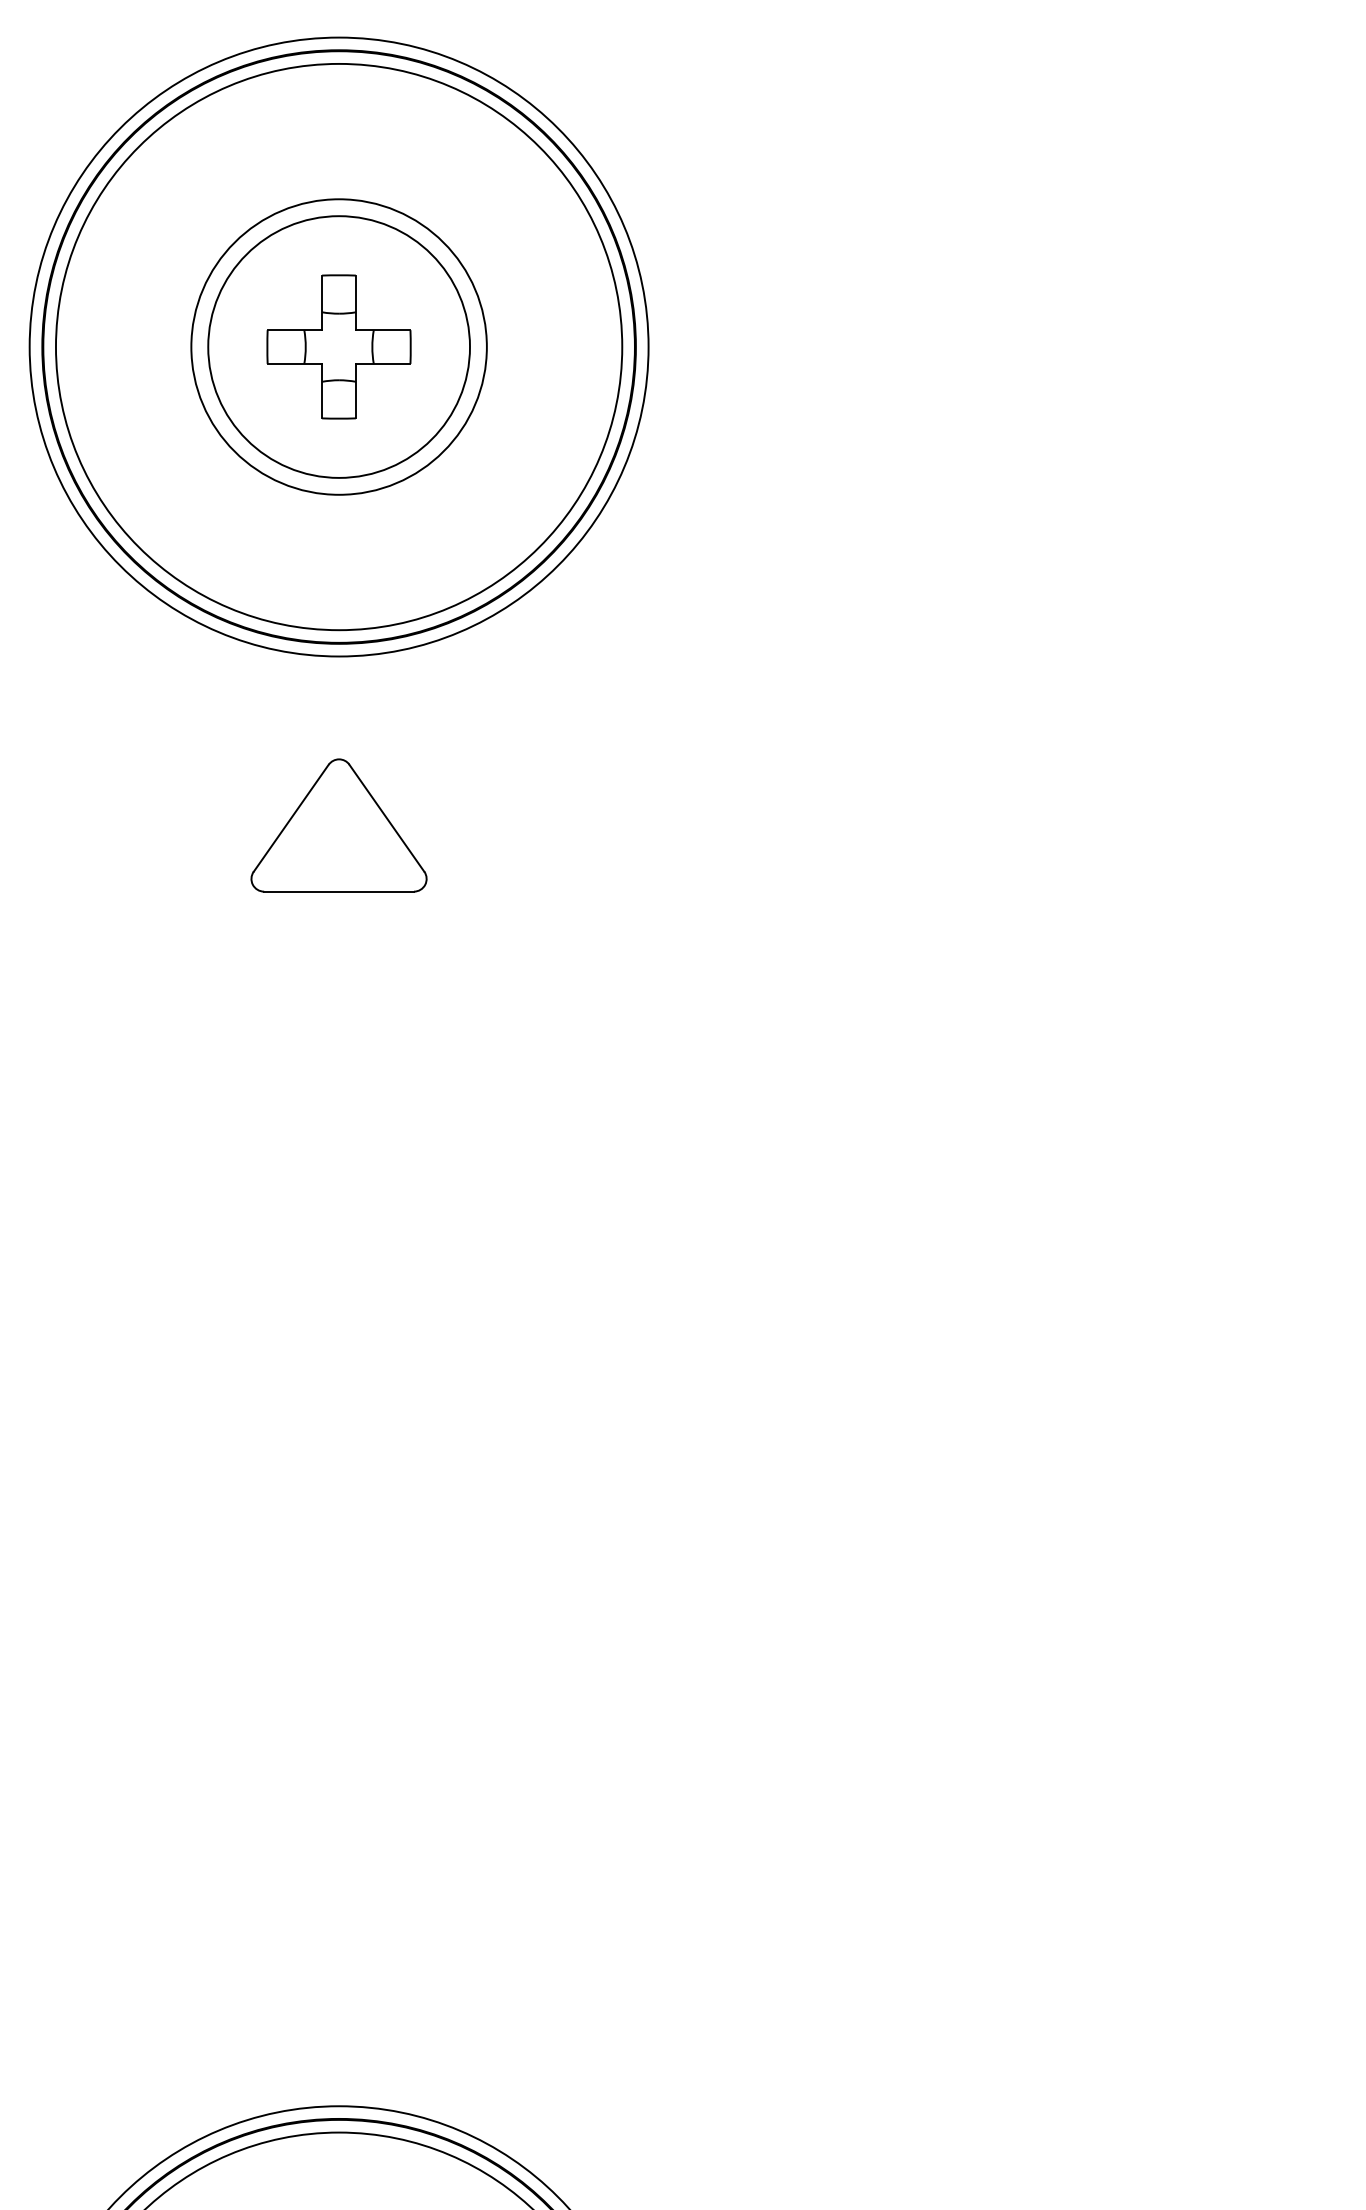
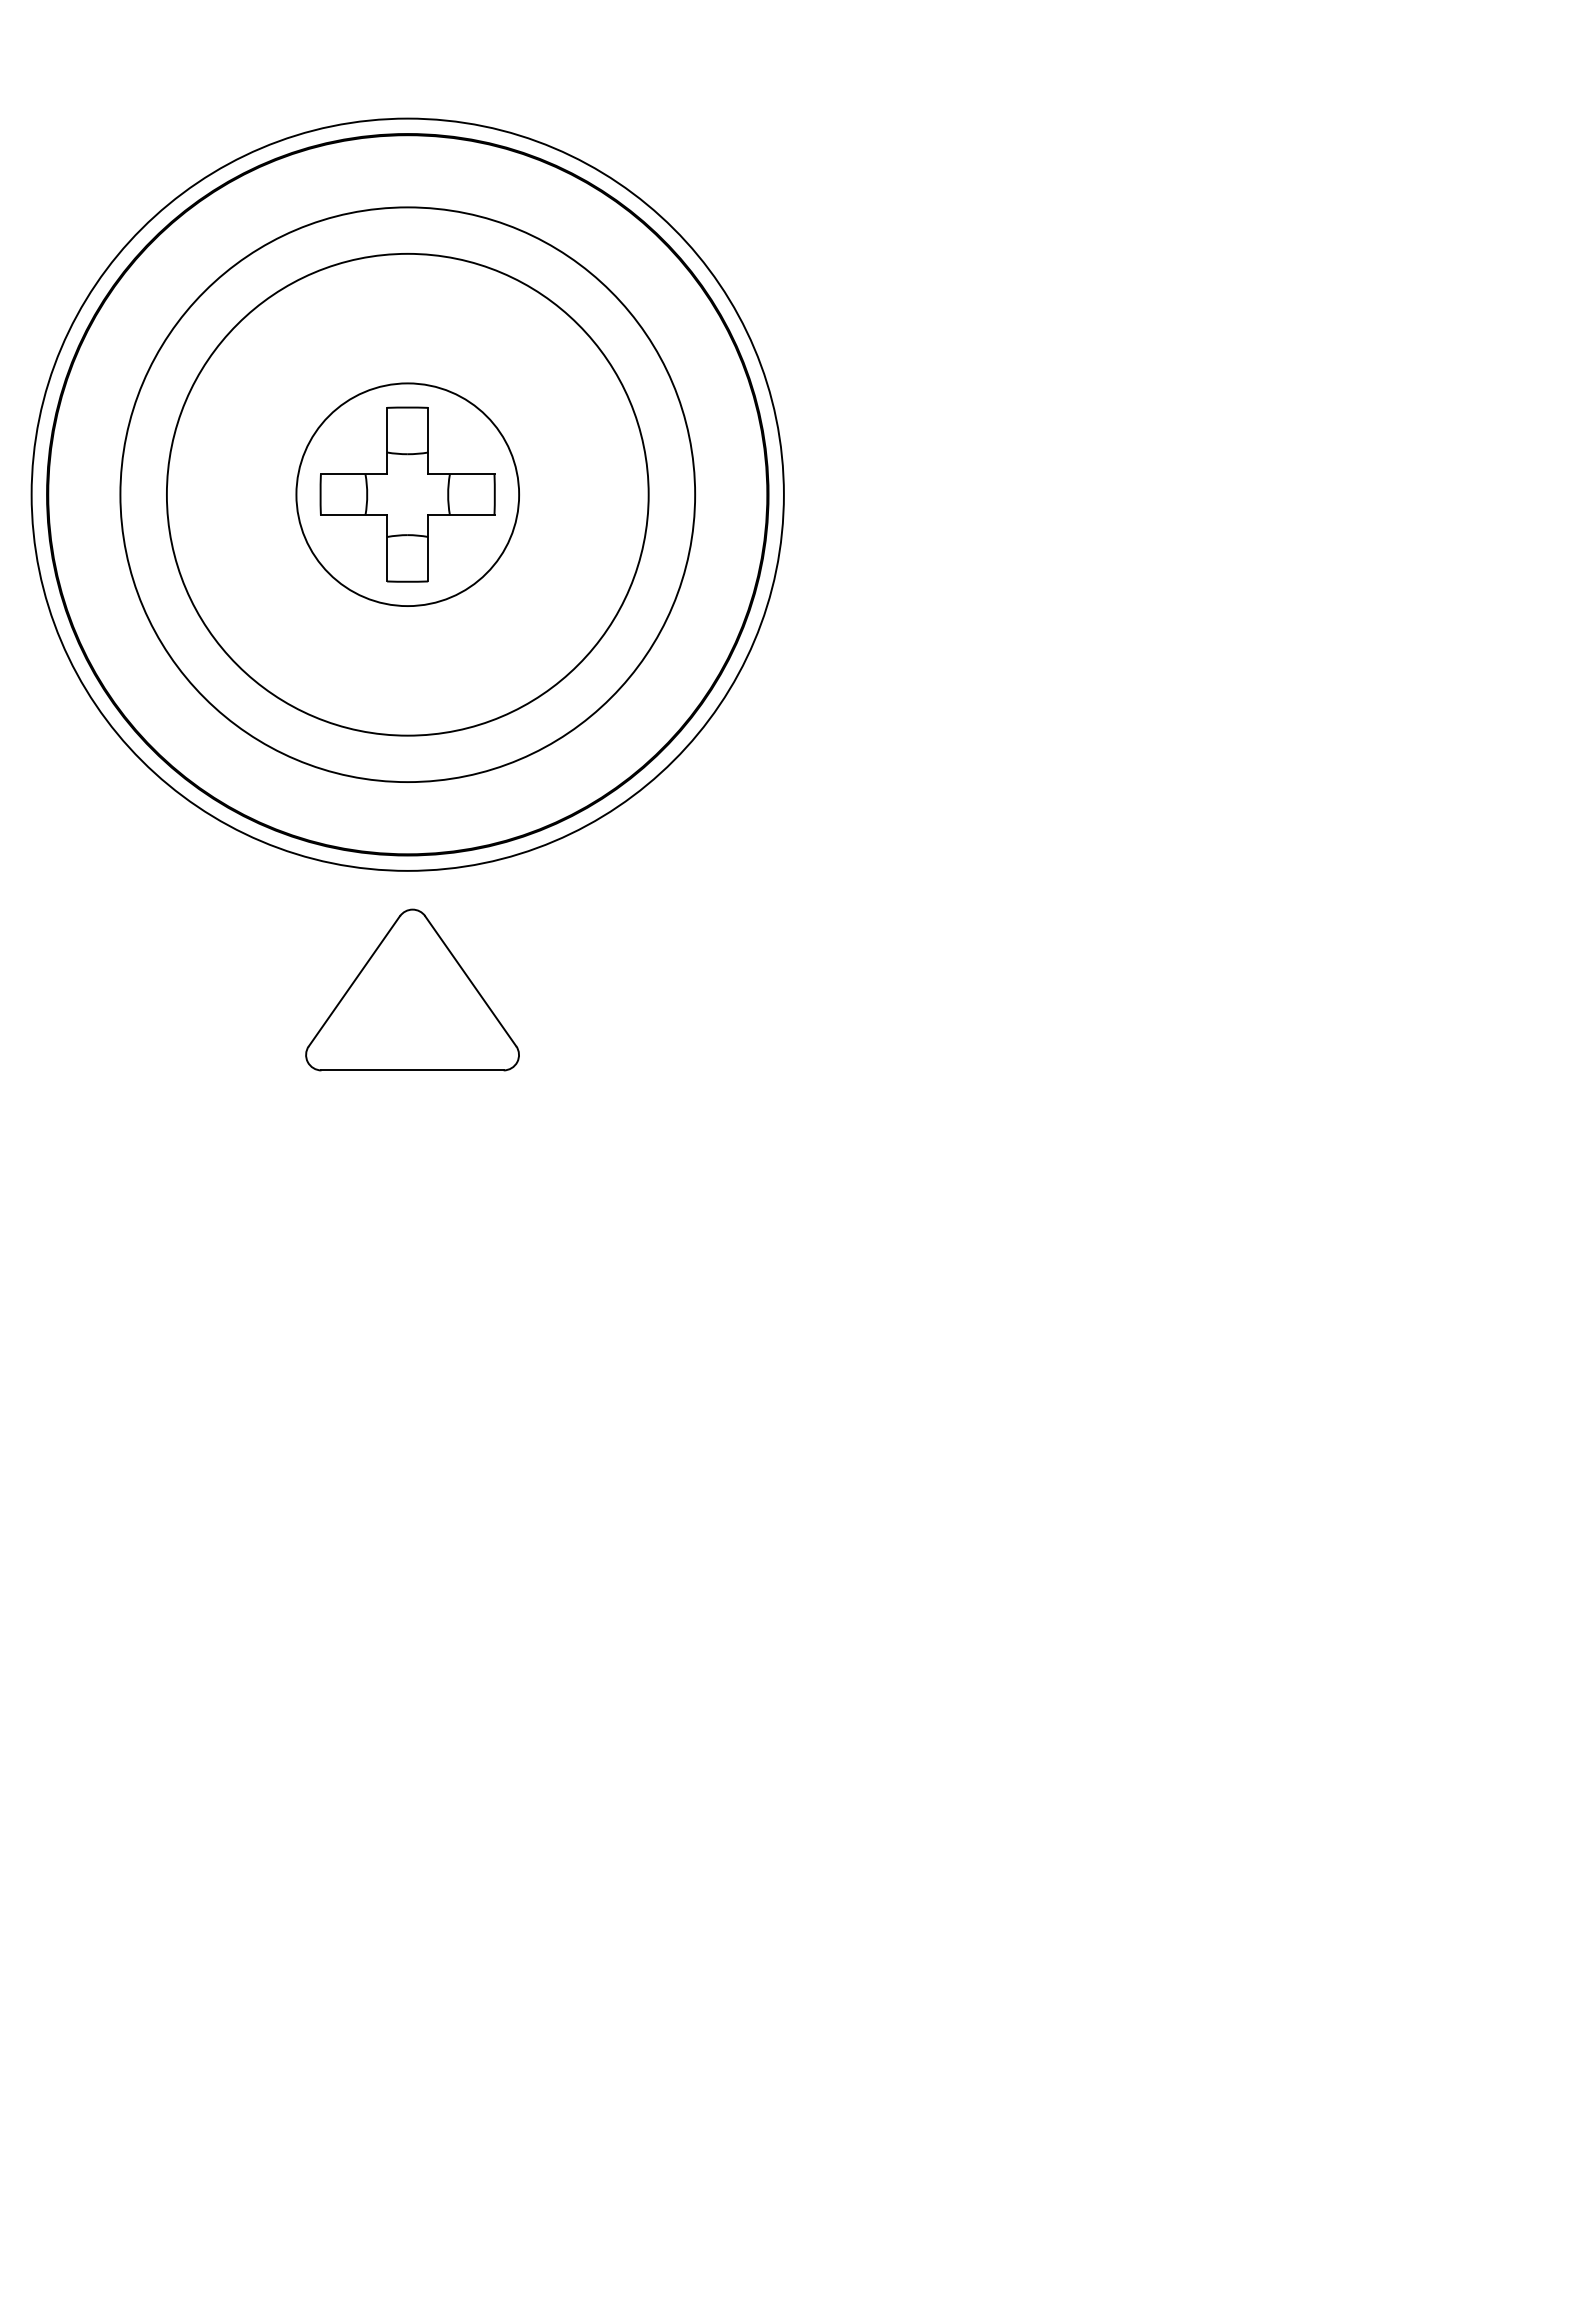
circle: (338, 346) -> (407, 494), size x0.7
circle: (338, 346) -> (407, 494), size x1.6
circle: (339, 346) -> (408, 494), size x0.7
part: (338, 825) -> (411, 990), moved

